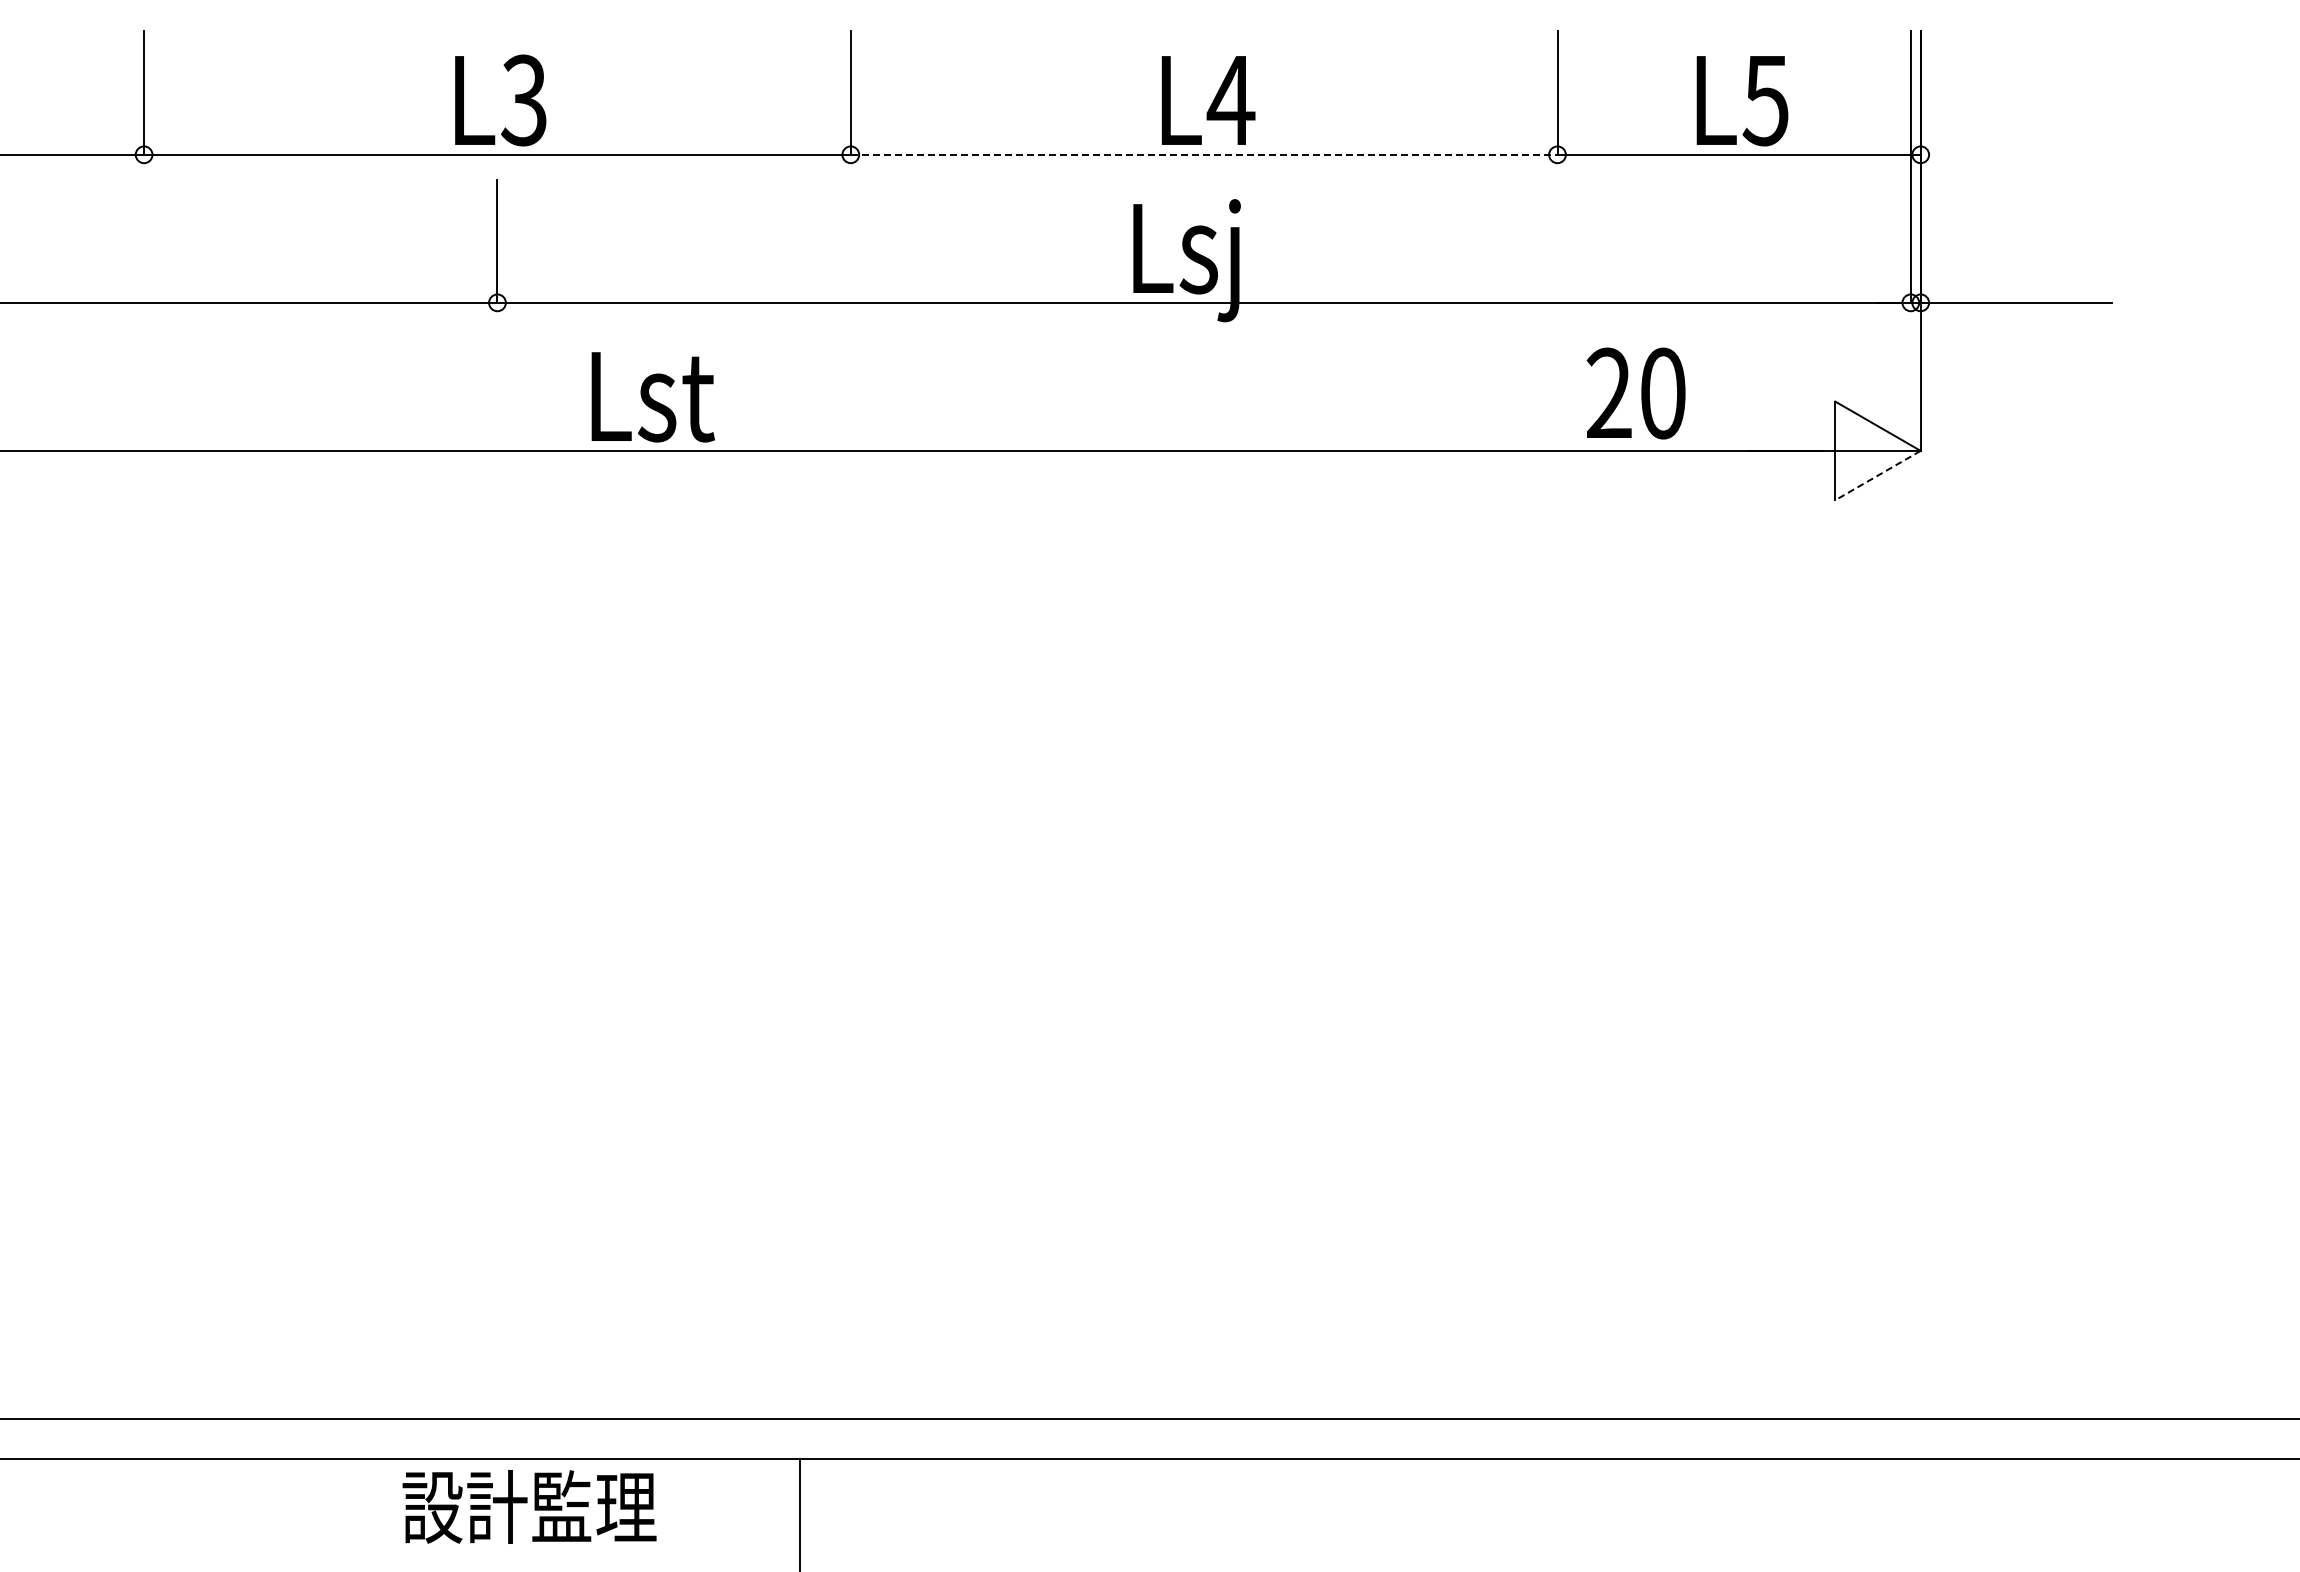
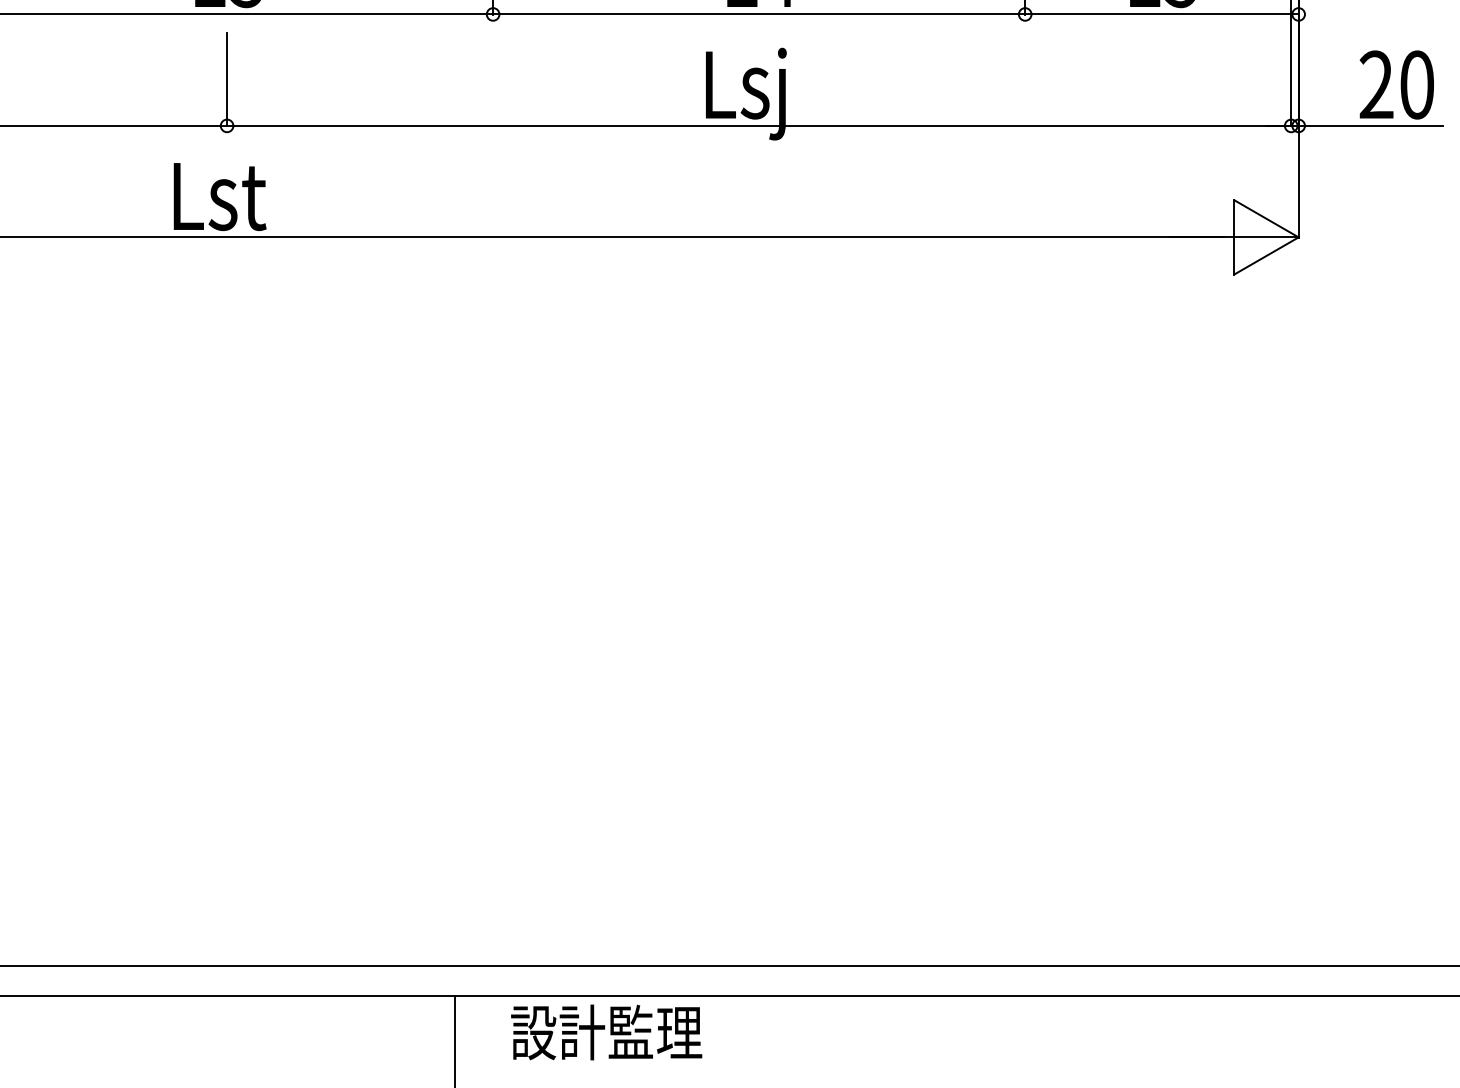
line: (1204, 154) -> (759, 14), dashed -> solid
text: (1635, 393) -> (1396, 84), moved
text: (652, 397) -> (219, 197), moved
line: (1877, 475) -> (1266, 255), dashed -> solid
text: (529, 1506) -> (606, 1032), moved

